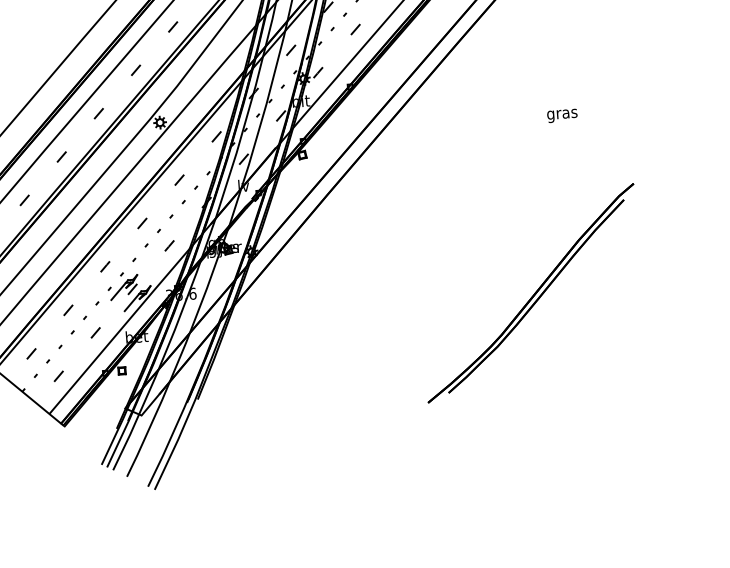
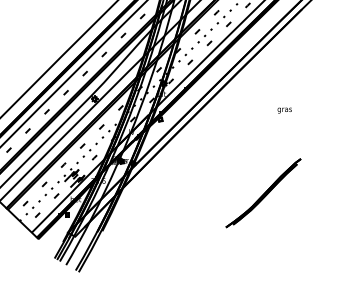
part: (531, 293) -> (263, 193), size x0.71

